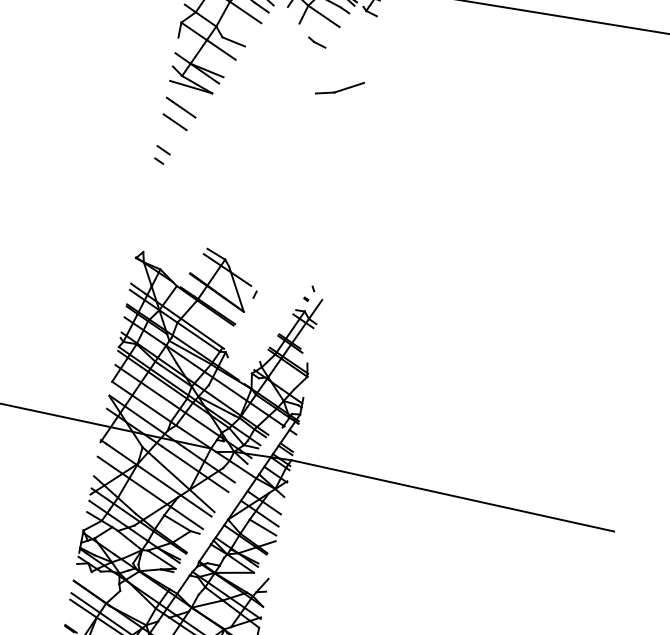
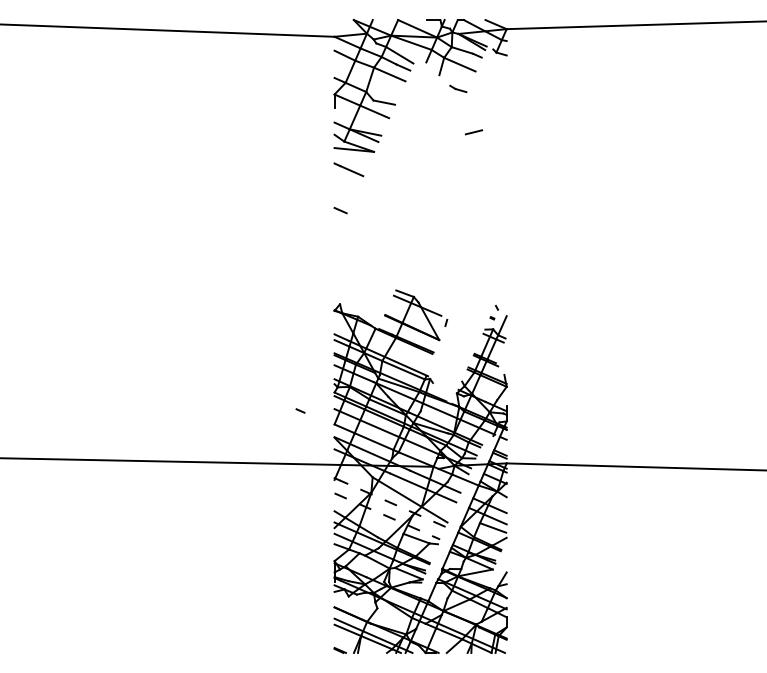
line: (349, 87) -> (494, 123), removed
line: (174, 121) -> (345, 183), removed
line: (159, 160) -> (300, 410), moved
line: (158, 479) -> (392, 503), solid -> dashed
line: (150, 493) -> (387, 516), solid -> dashed

